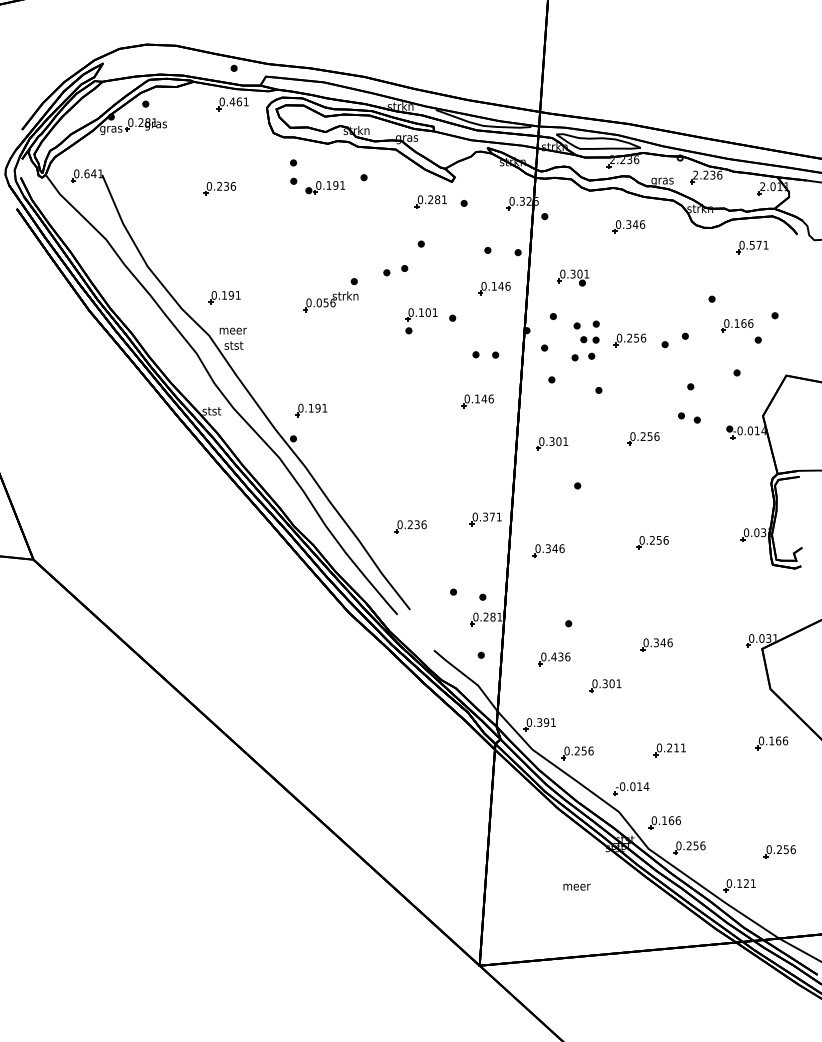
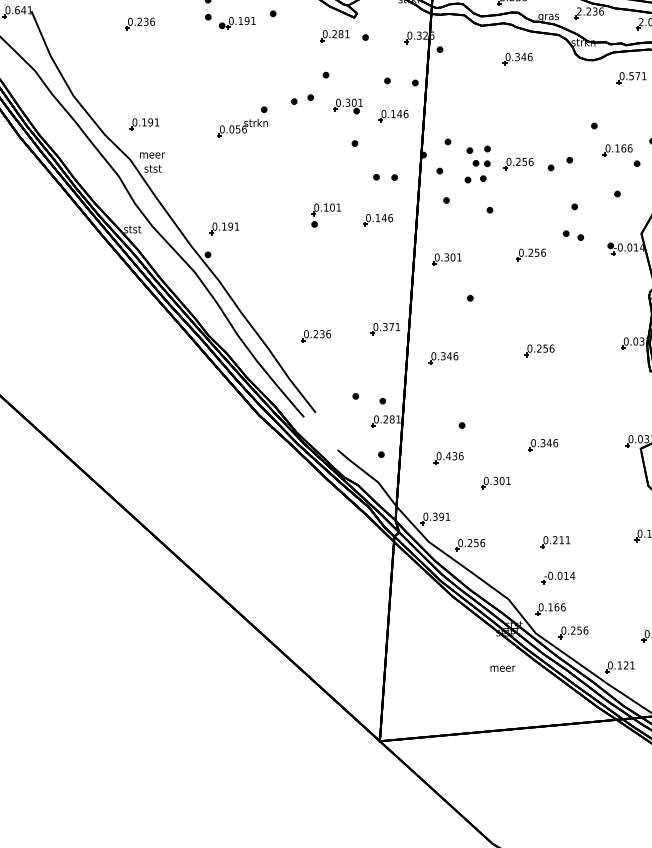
part: (573, 277) -> (348, 105), moved
part: (421, 321) -> (326, 215), moved
part: (631, 788) -> (558, 577), moved
text: (576, 886) -> (502, 668), moved

